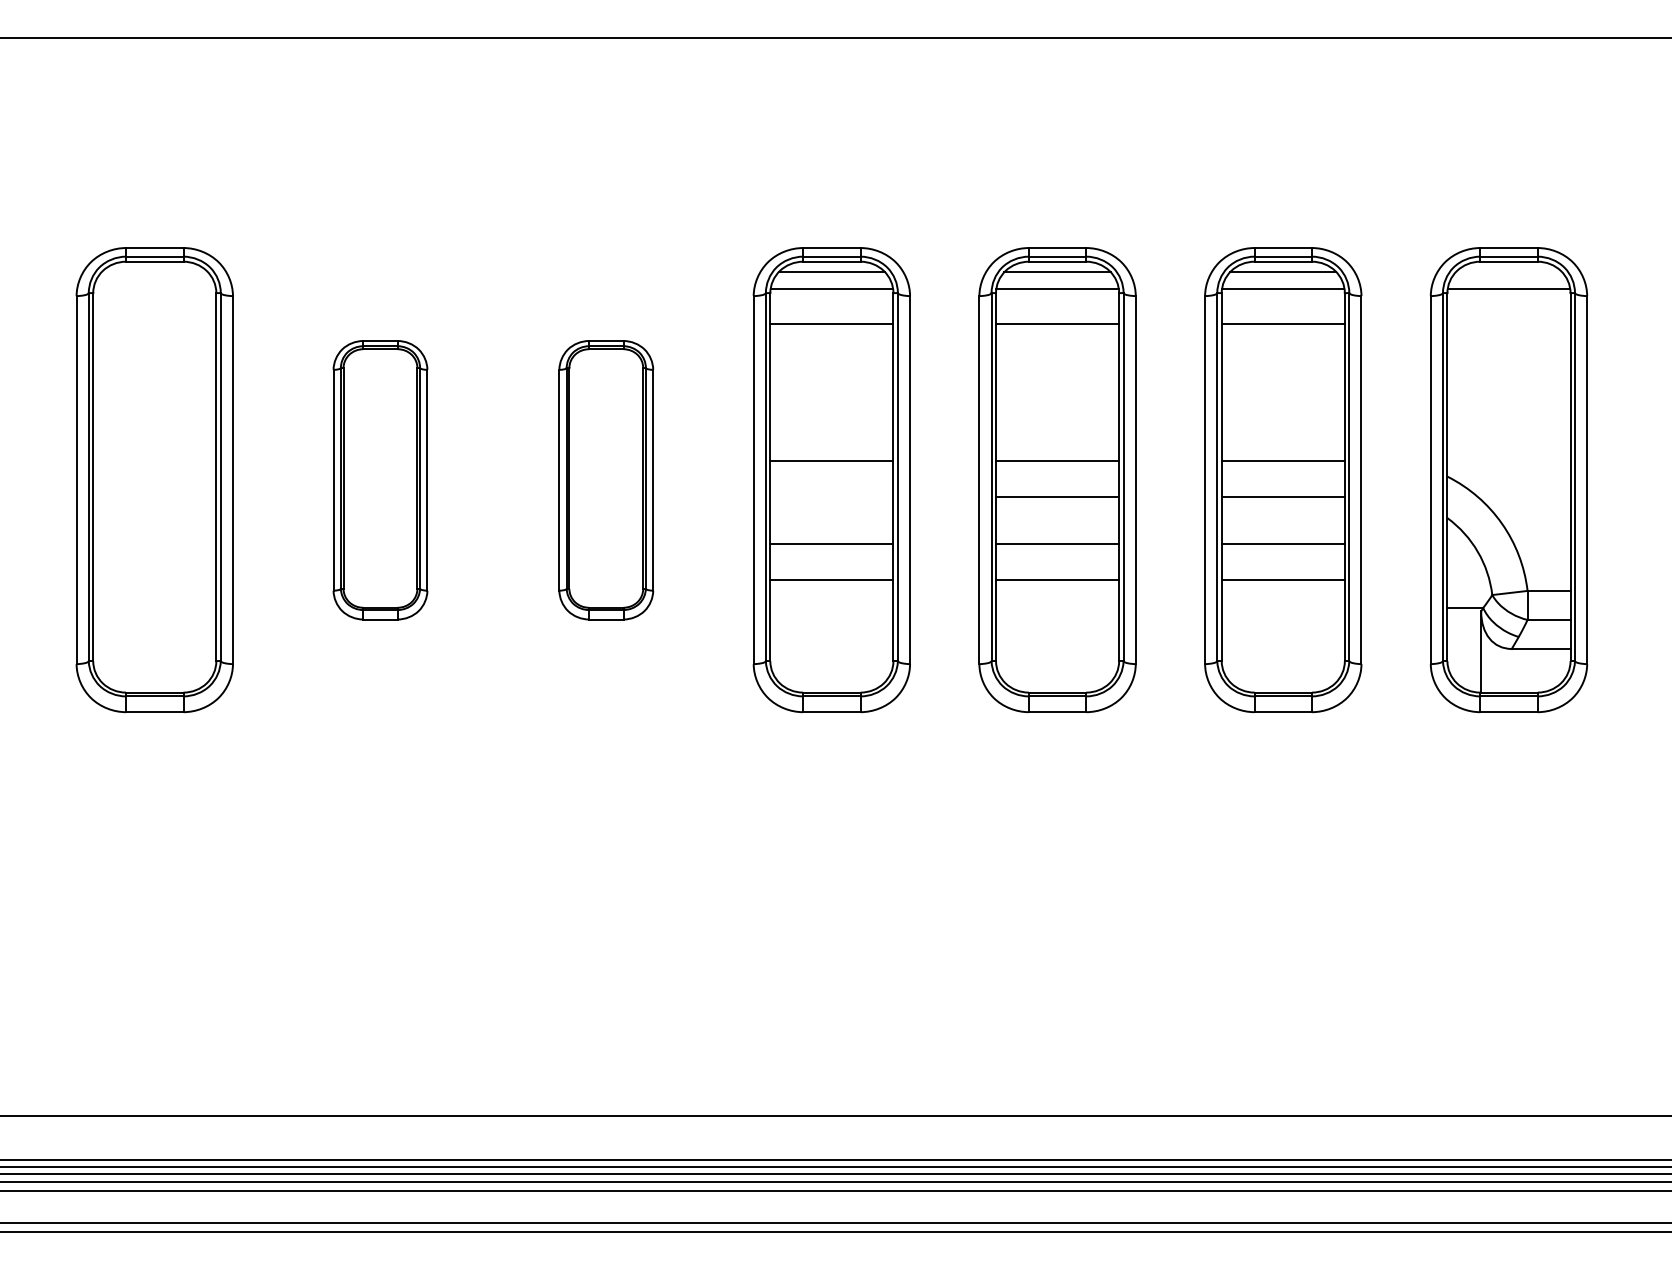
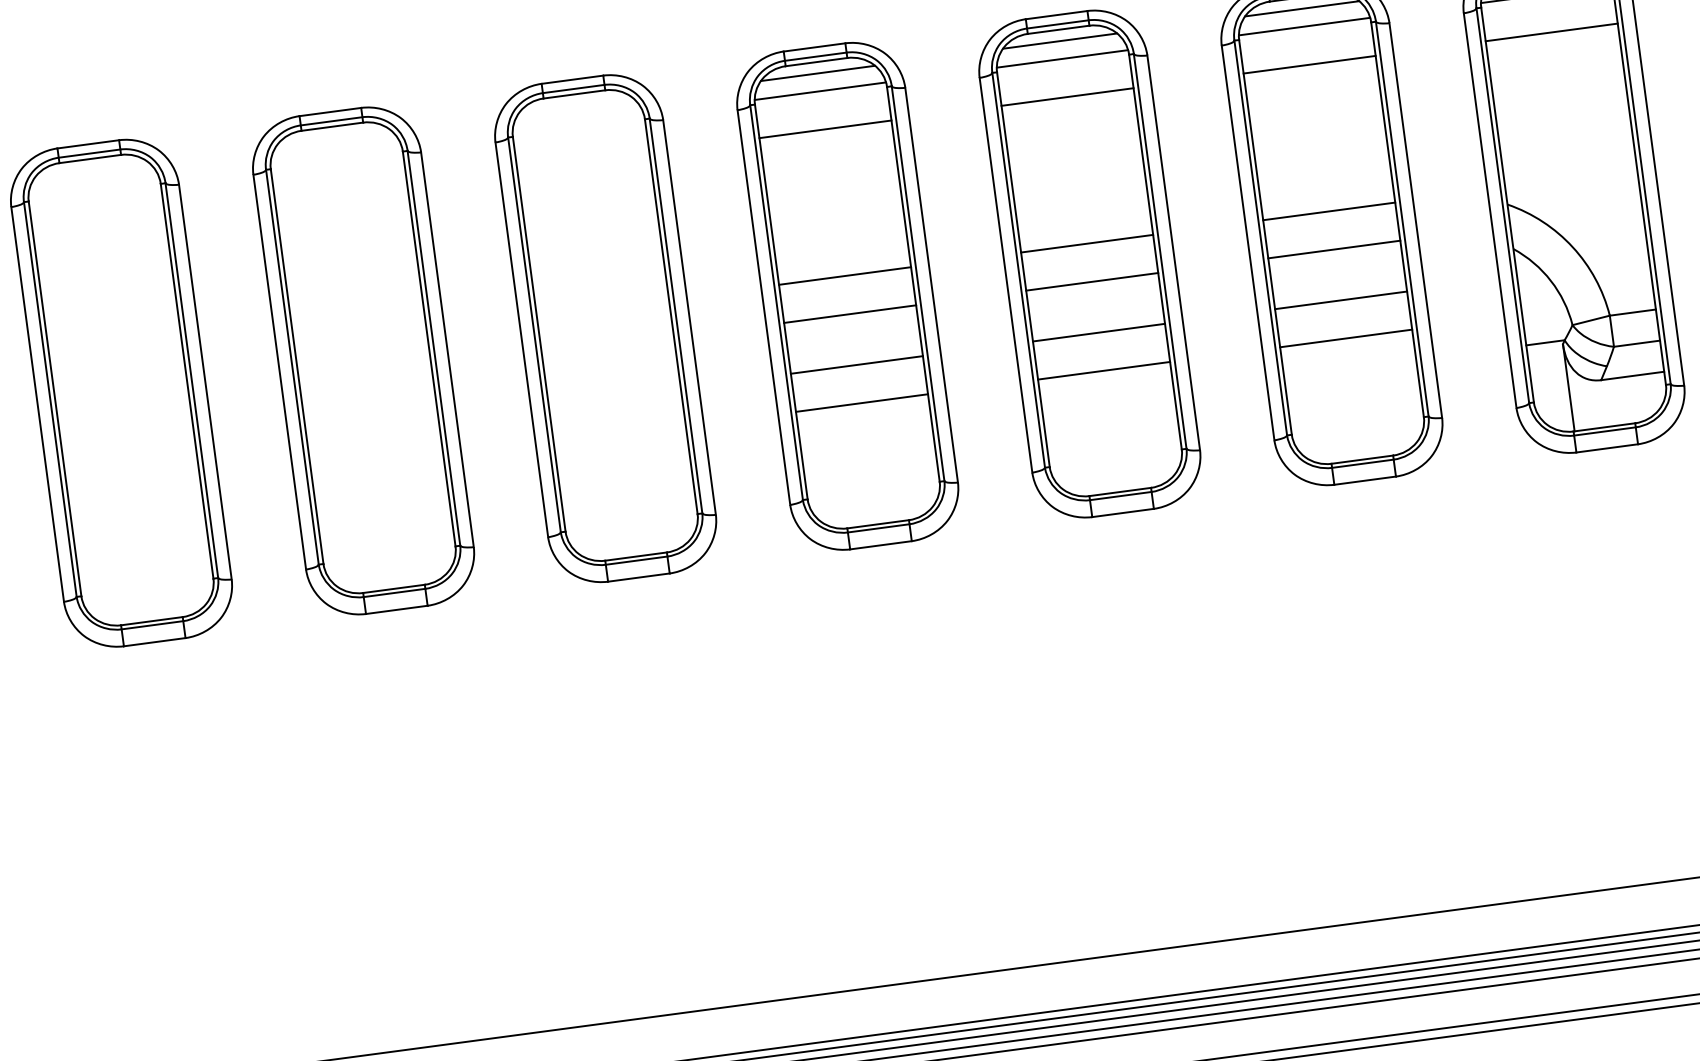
line: (1508, 324) -> (1551, 32), added
part: (380, 480) -> (363, 361), size x1.67
part: (606, 480) -> (606, 329), size x1.67
line: (831, 496) -> (849, 314), added

